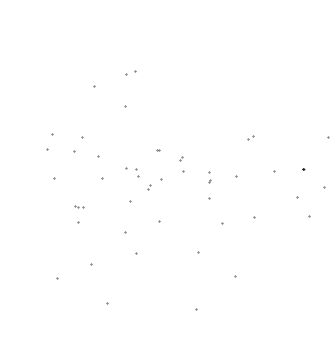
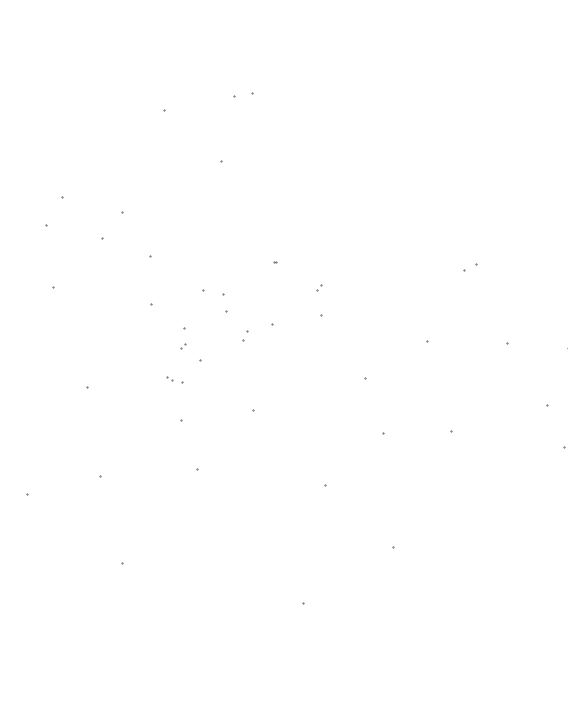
part: (209, 177) -> (184, 338), moved
part: (79, 206) -> (175, 379), moved

